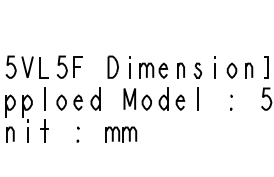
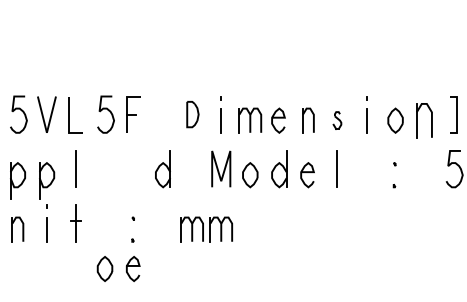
part: (112, 66) -> (191, 113), size x0.7
part: (197, 70) -> (336, 120), size x0.7
part: (249, 70) -> (425, 120), size x1.4
part: (69, 102) -> (118, 268), moved

